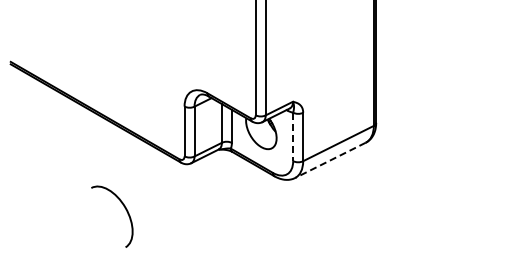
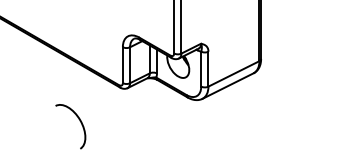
line: (293, 137) -> (201, 69), dashed -> solid
line: (329, 160) -> (227, 86), dashed -> solid

